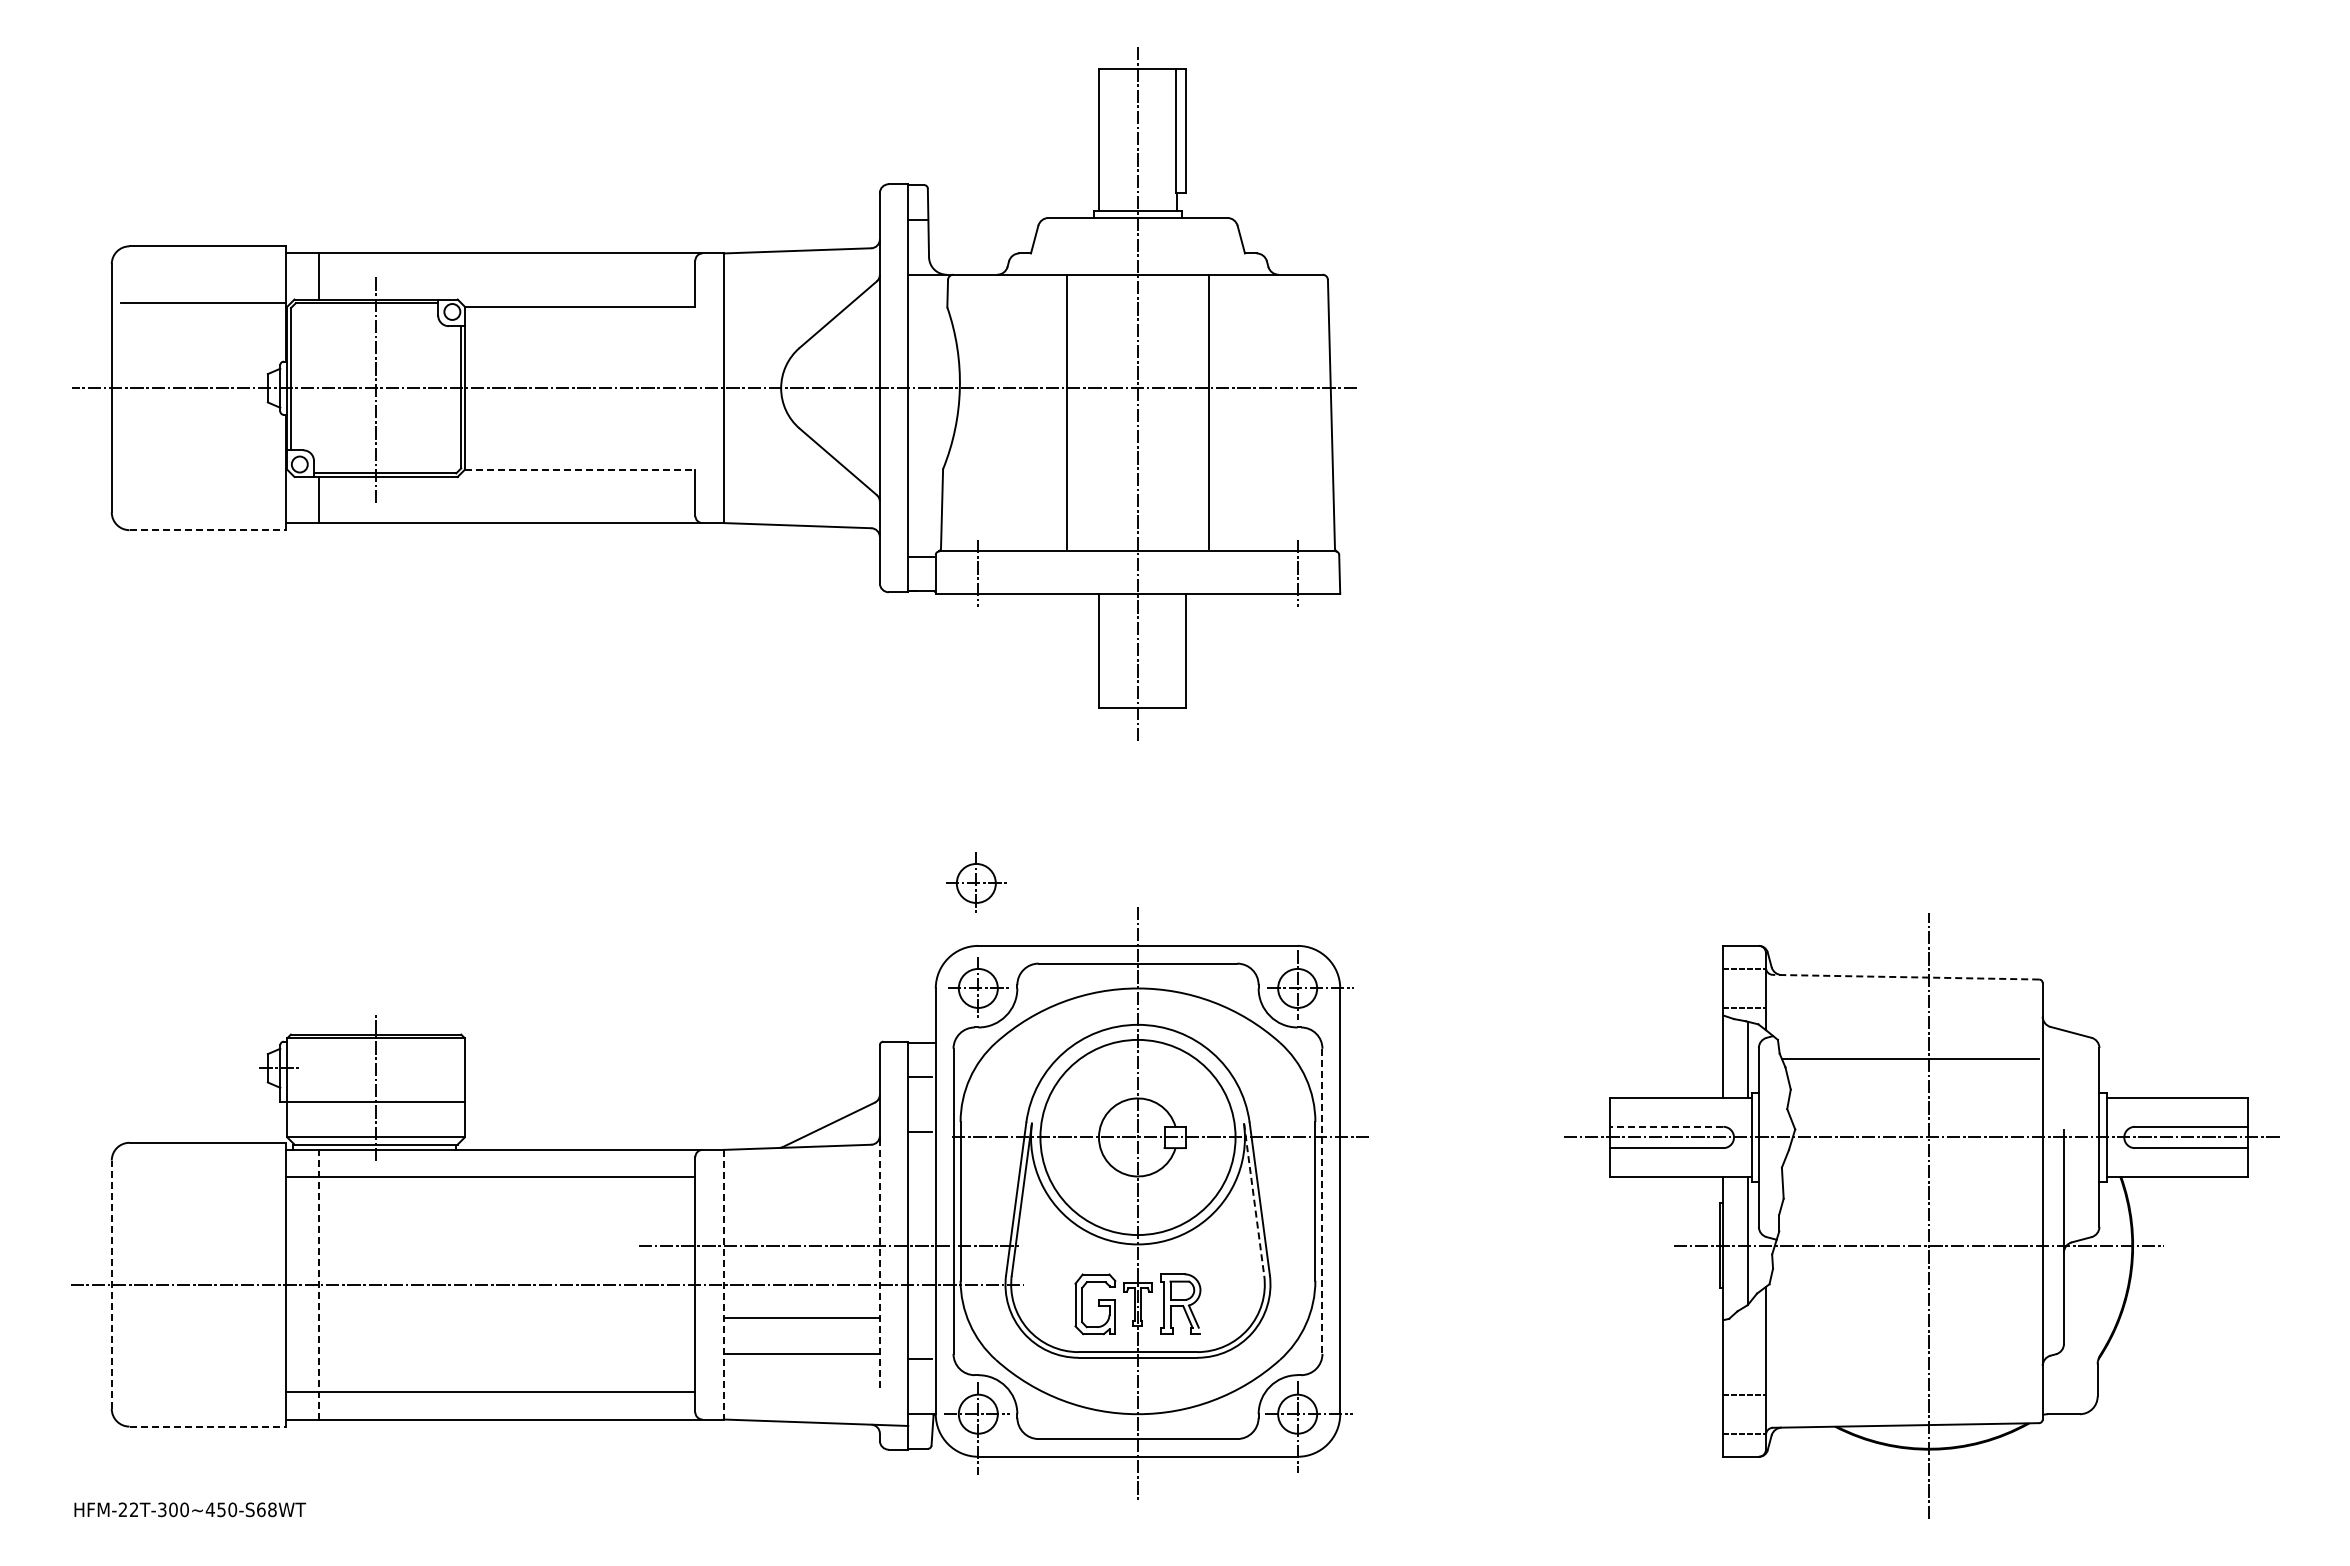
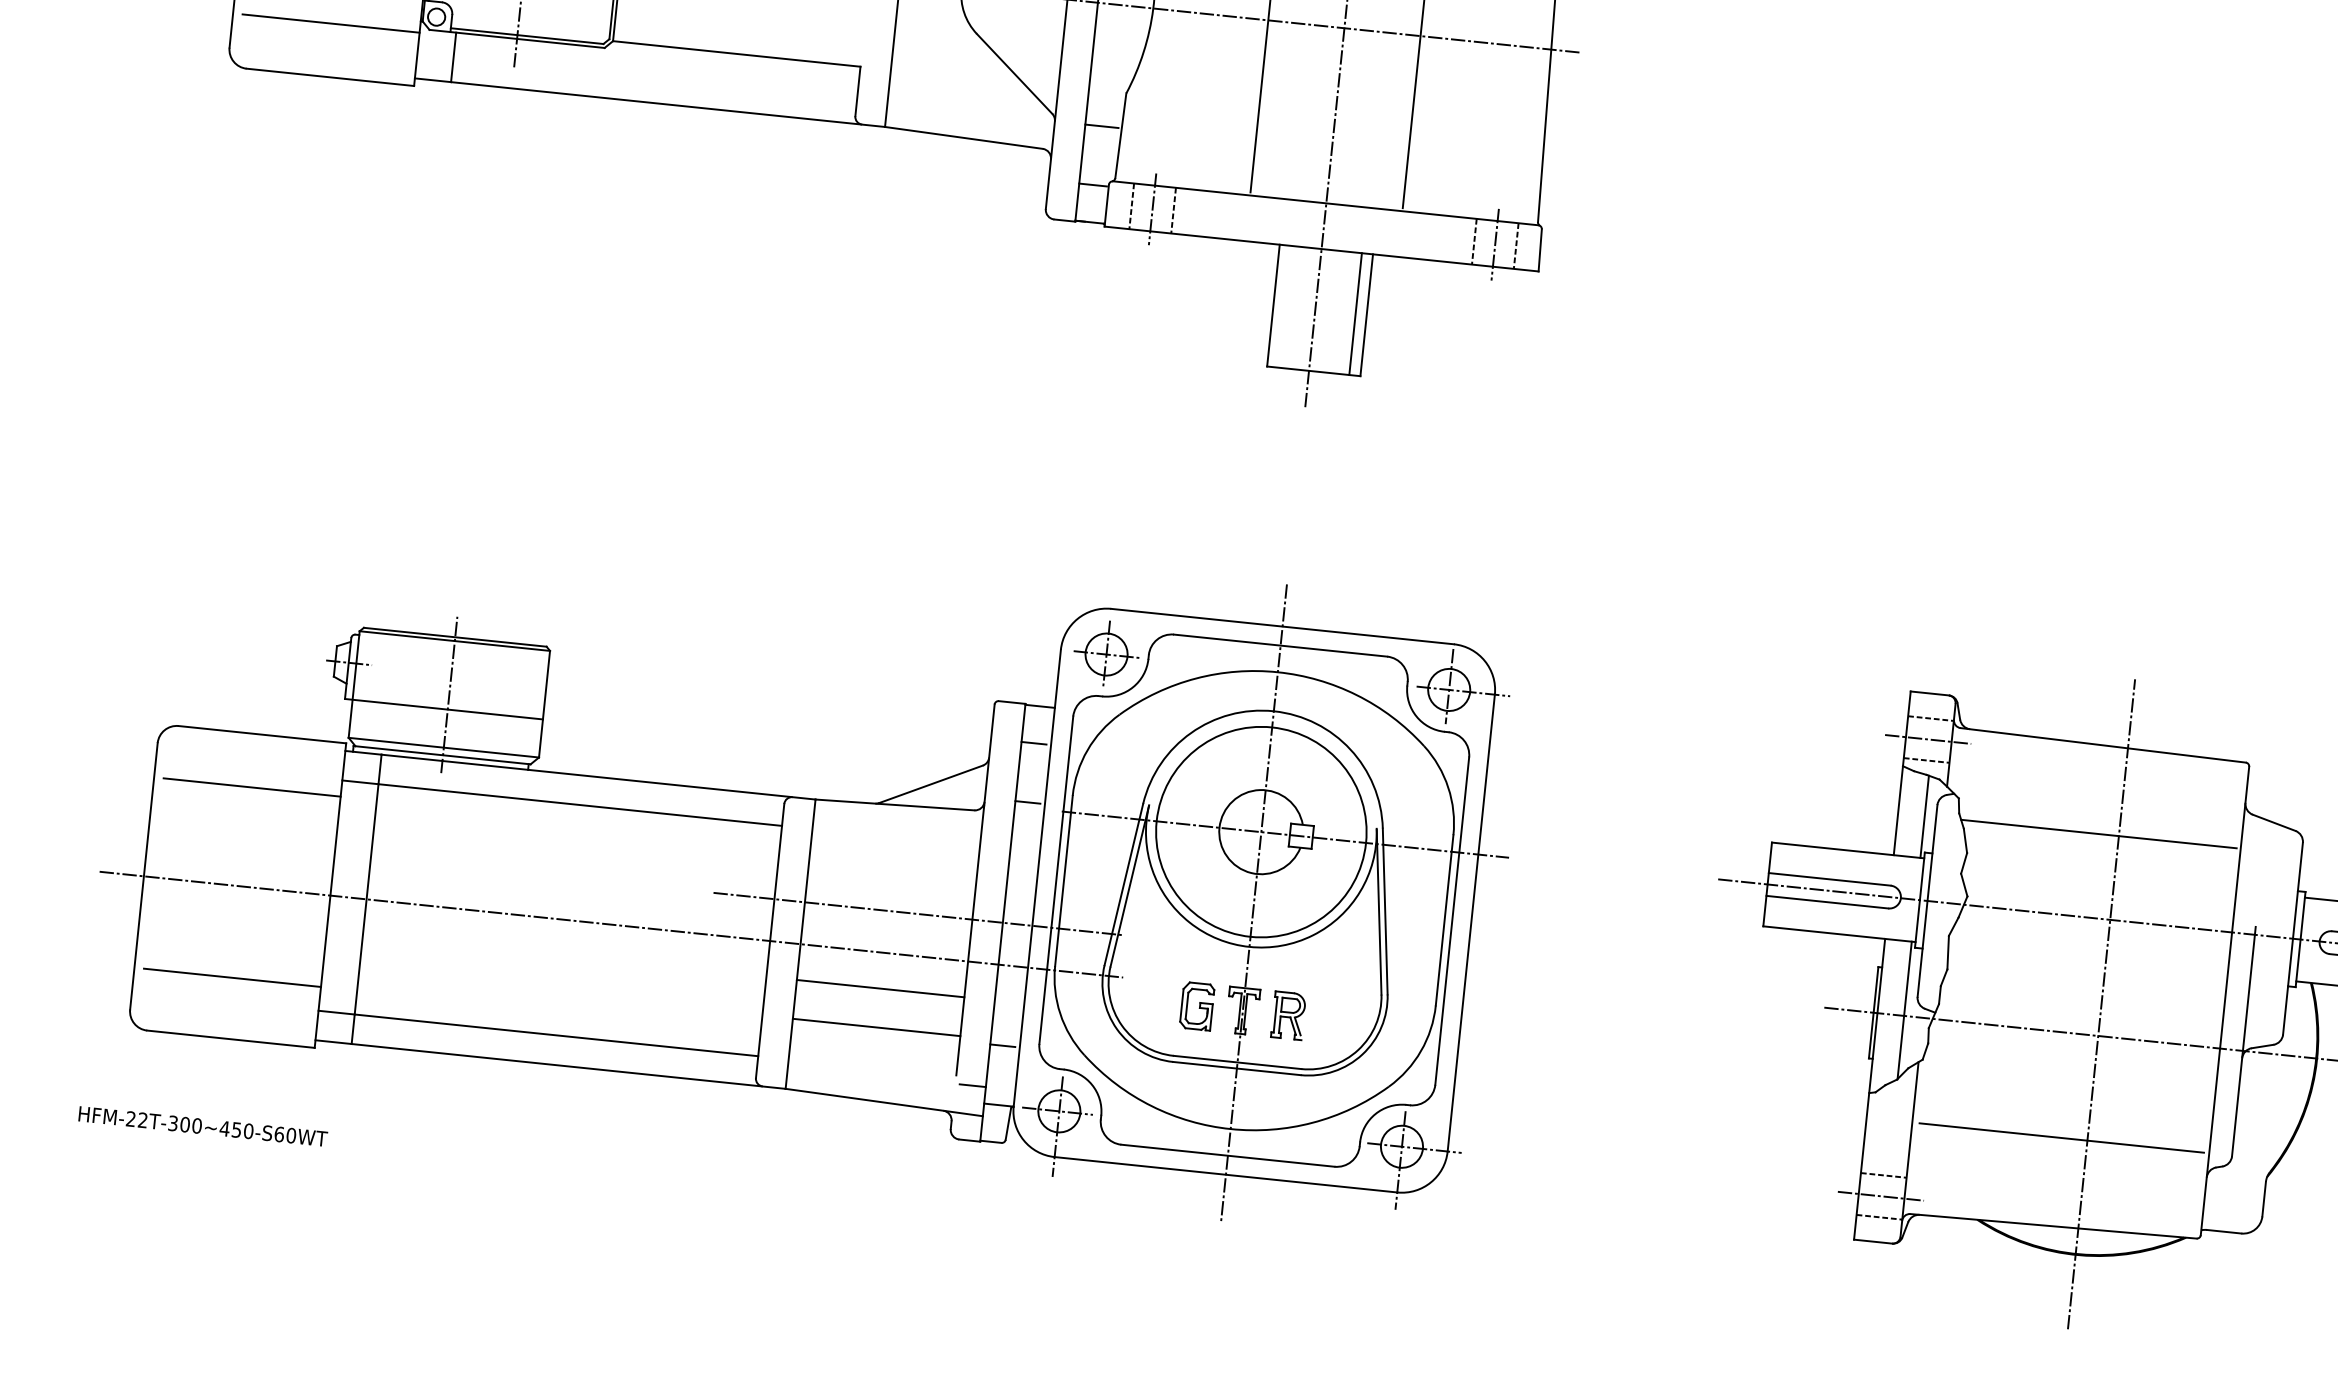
line: (580, 469) -> (737, 53), dashed -> solid
line: (202, 480) -> (330, 23), added
line: (923, 501) -> (1101, 125), added
line: (208, 530) -> (331, 77), dashed -> solid
line: (958, 572) -> (1131, 206), added
line: (997, 572) -> (1173, 210), added
line: (1278, 572) -> (1474, 241), added
line: (1317, 572) -> (1516, 245), added
line: (1175, 650) -> (1355, 313), added
part: (976, 882) -> (1116, 540), removed
line: (1905, 977) -> (2102, 745), dashed -> solid
line: (1743, 988) -> (1927, 739), added
line: (1666, 1126) -> (1829, 878), dashed -> solid
line: (202, 1192) -> (251, 787), added
line: (1254, 1199) -> (1379, 911), dashed -> solid
line: (1322, 1201) -> (1452, 921), dashed -> solid
line: (879, 1265) -> (969, 940), dashed -> solid
line: (111, 1284) -> (143, 876), dashed -> solid
line: (319, 1284) -> (366, 899), dashed -> solid
line: (723, 1284) -> (800, 943), dashed -> solid
part: (1095, 1303) -> (1197, 1005), size x0.71
part: (1180, 1304) -> (1288, 1016), size x0.71
line: (1904, 1343) -> (2060, 1138), added
line: (202, 1369) -> (231, 977), added
line: (895, 1398) -> (972, 1085), added
line: (1743, 1414) -> (1880, 1196), added
line: (208, 1426) -> (231, 1039), dashed -> solid
text: (272, 1509) -> (291, 1135), HFM-22T-300~450-S68WT -> HFM-22T-300~450-S60WT

